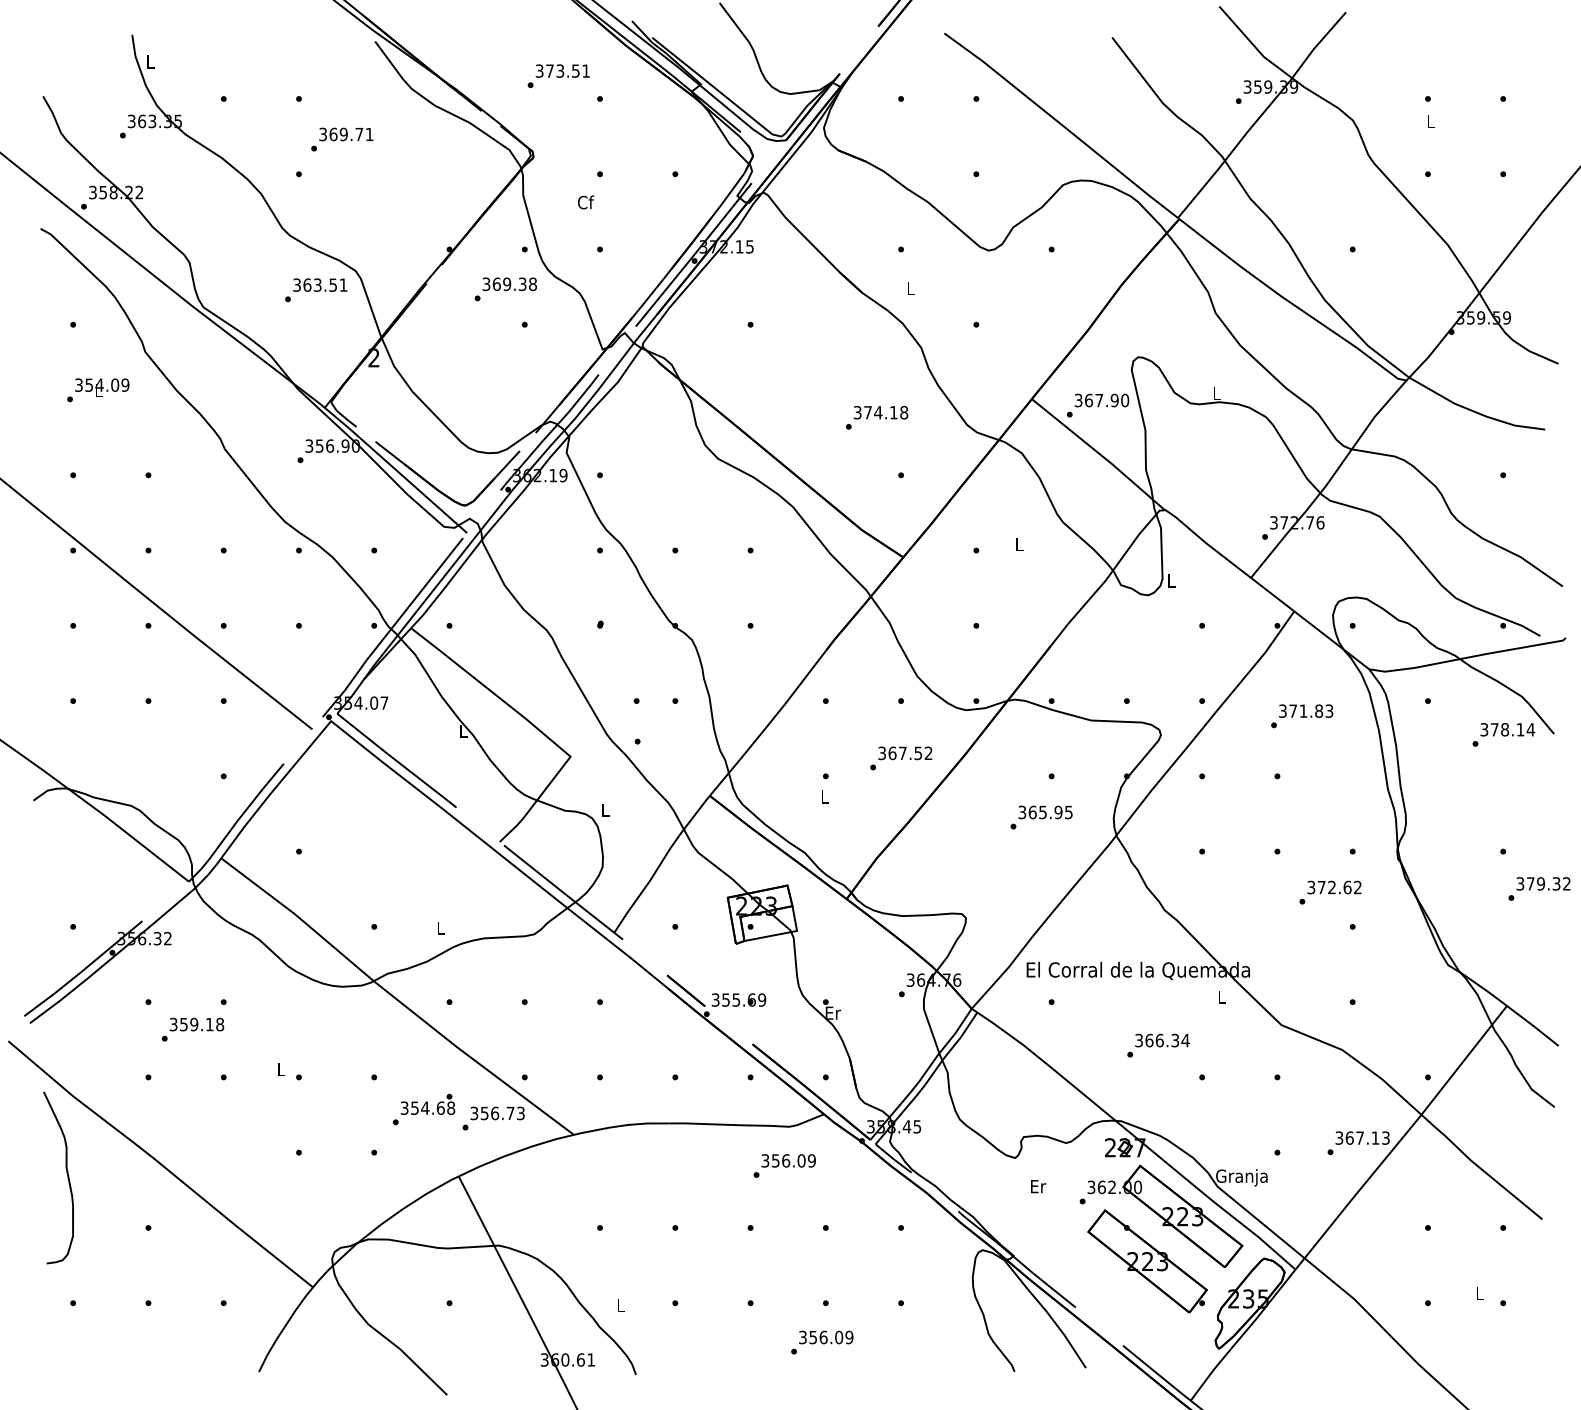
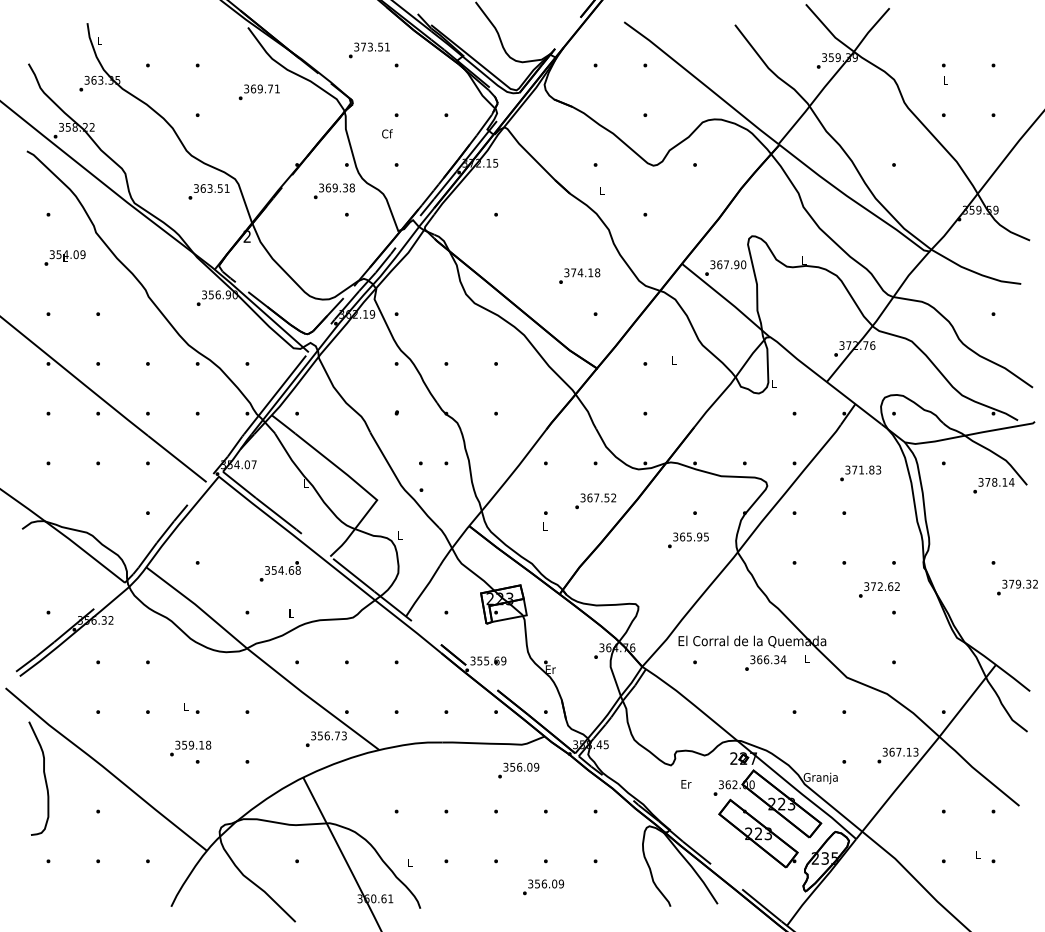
text: (341, 139) -> (258, 92), moved
text: (192, 1029) -> (190, 748), moved
text: (1158, 1044) -> (765, 662), moved
text: (422, 1109) -> (279, 571), moved

